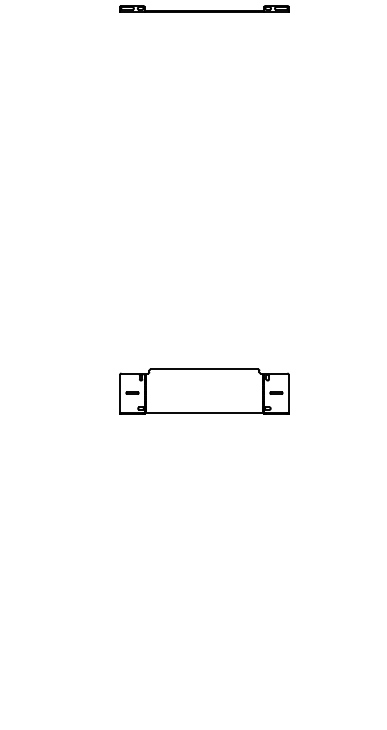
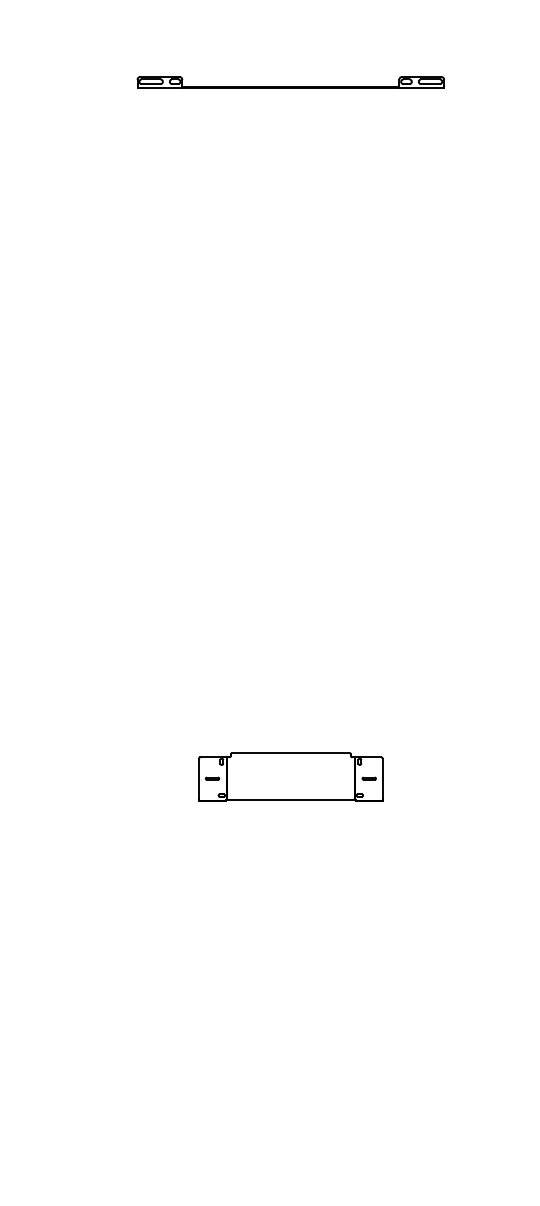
part: (204, 391) -> (290, 776), size x0.6

